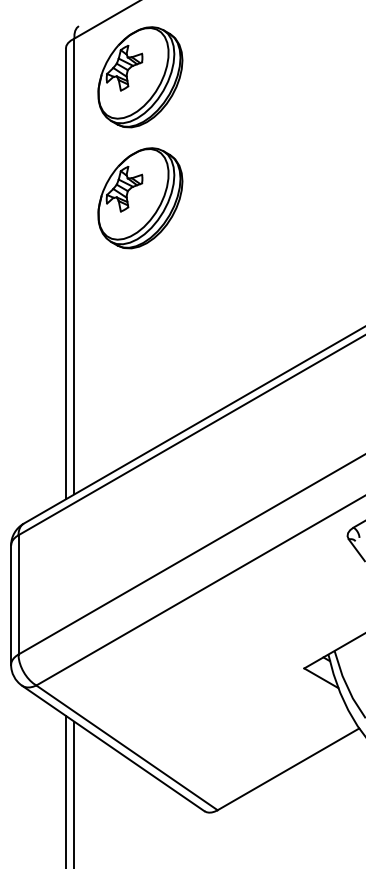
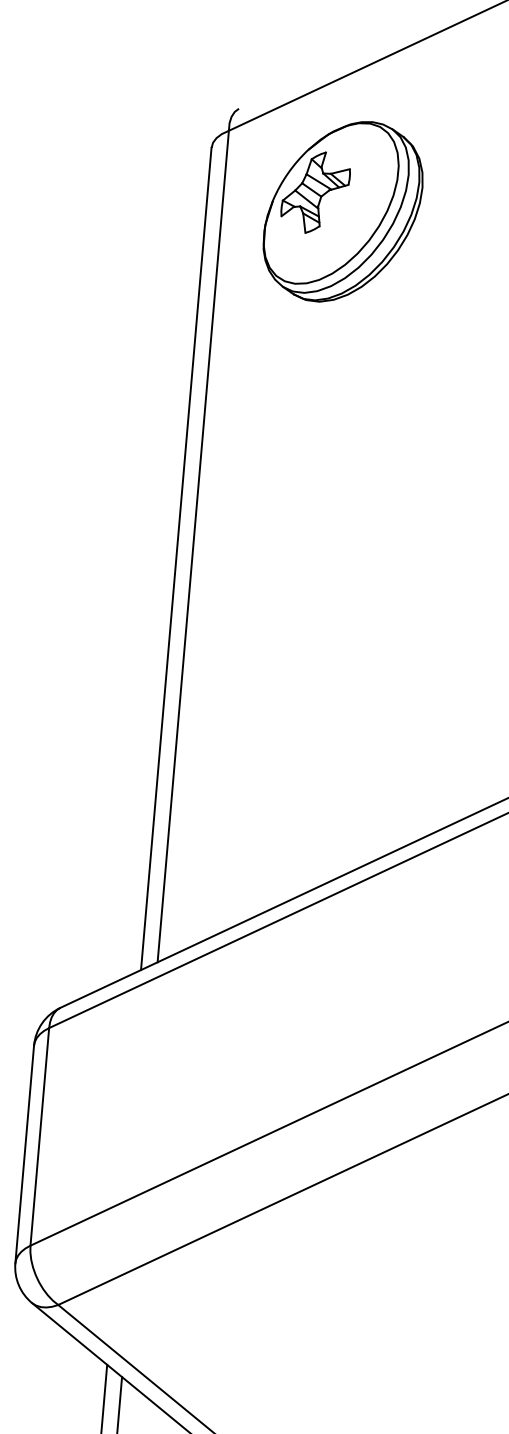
part: (140, 198) -> (324, 432), removed

